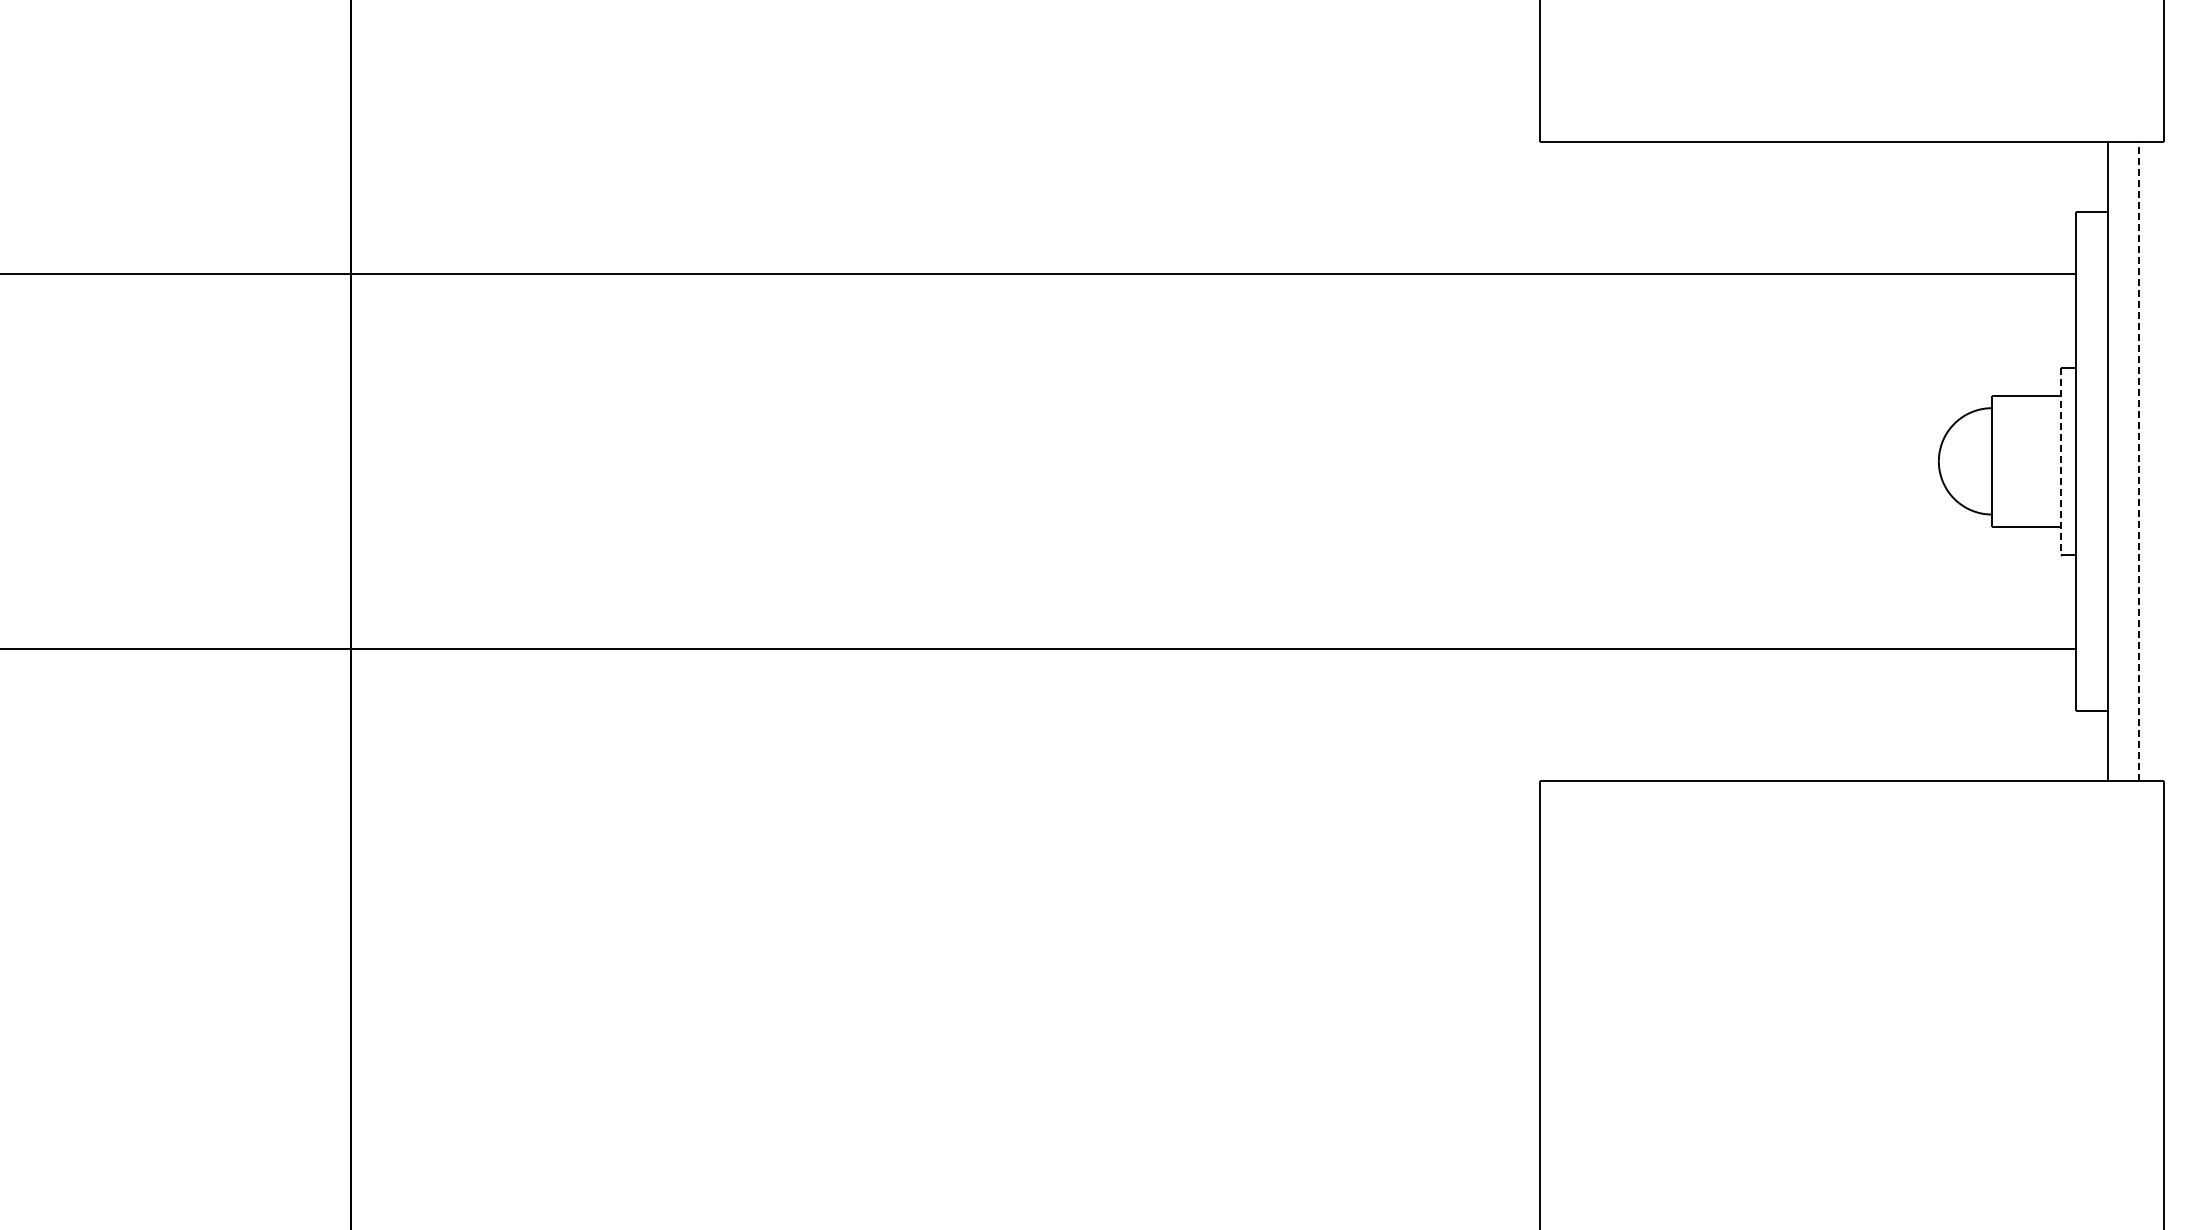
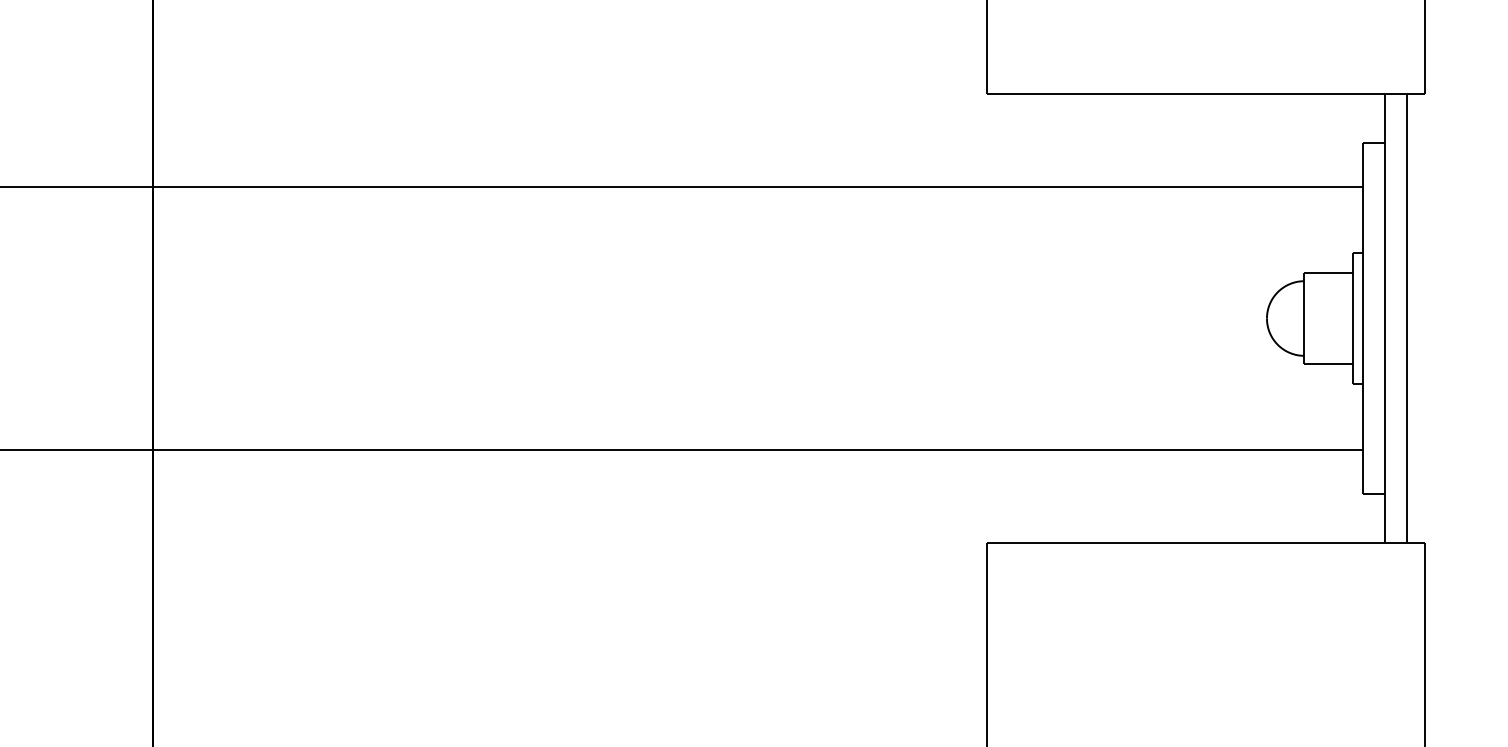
line: (2138, 460) -> (1407, 317), dashed -> solid
line: (2060, 461) -> (1352, 318), dashed -> solid

